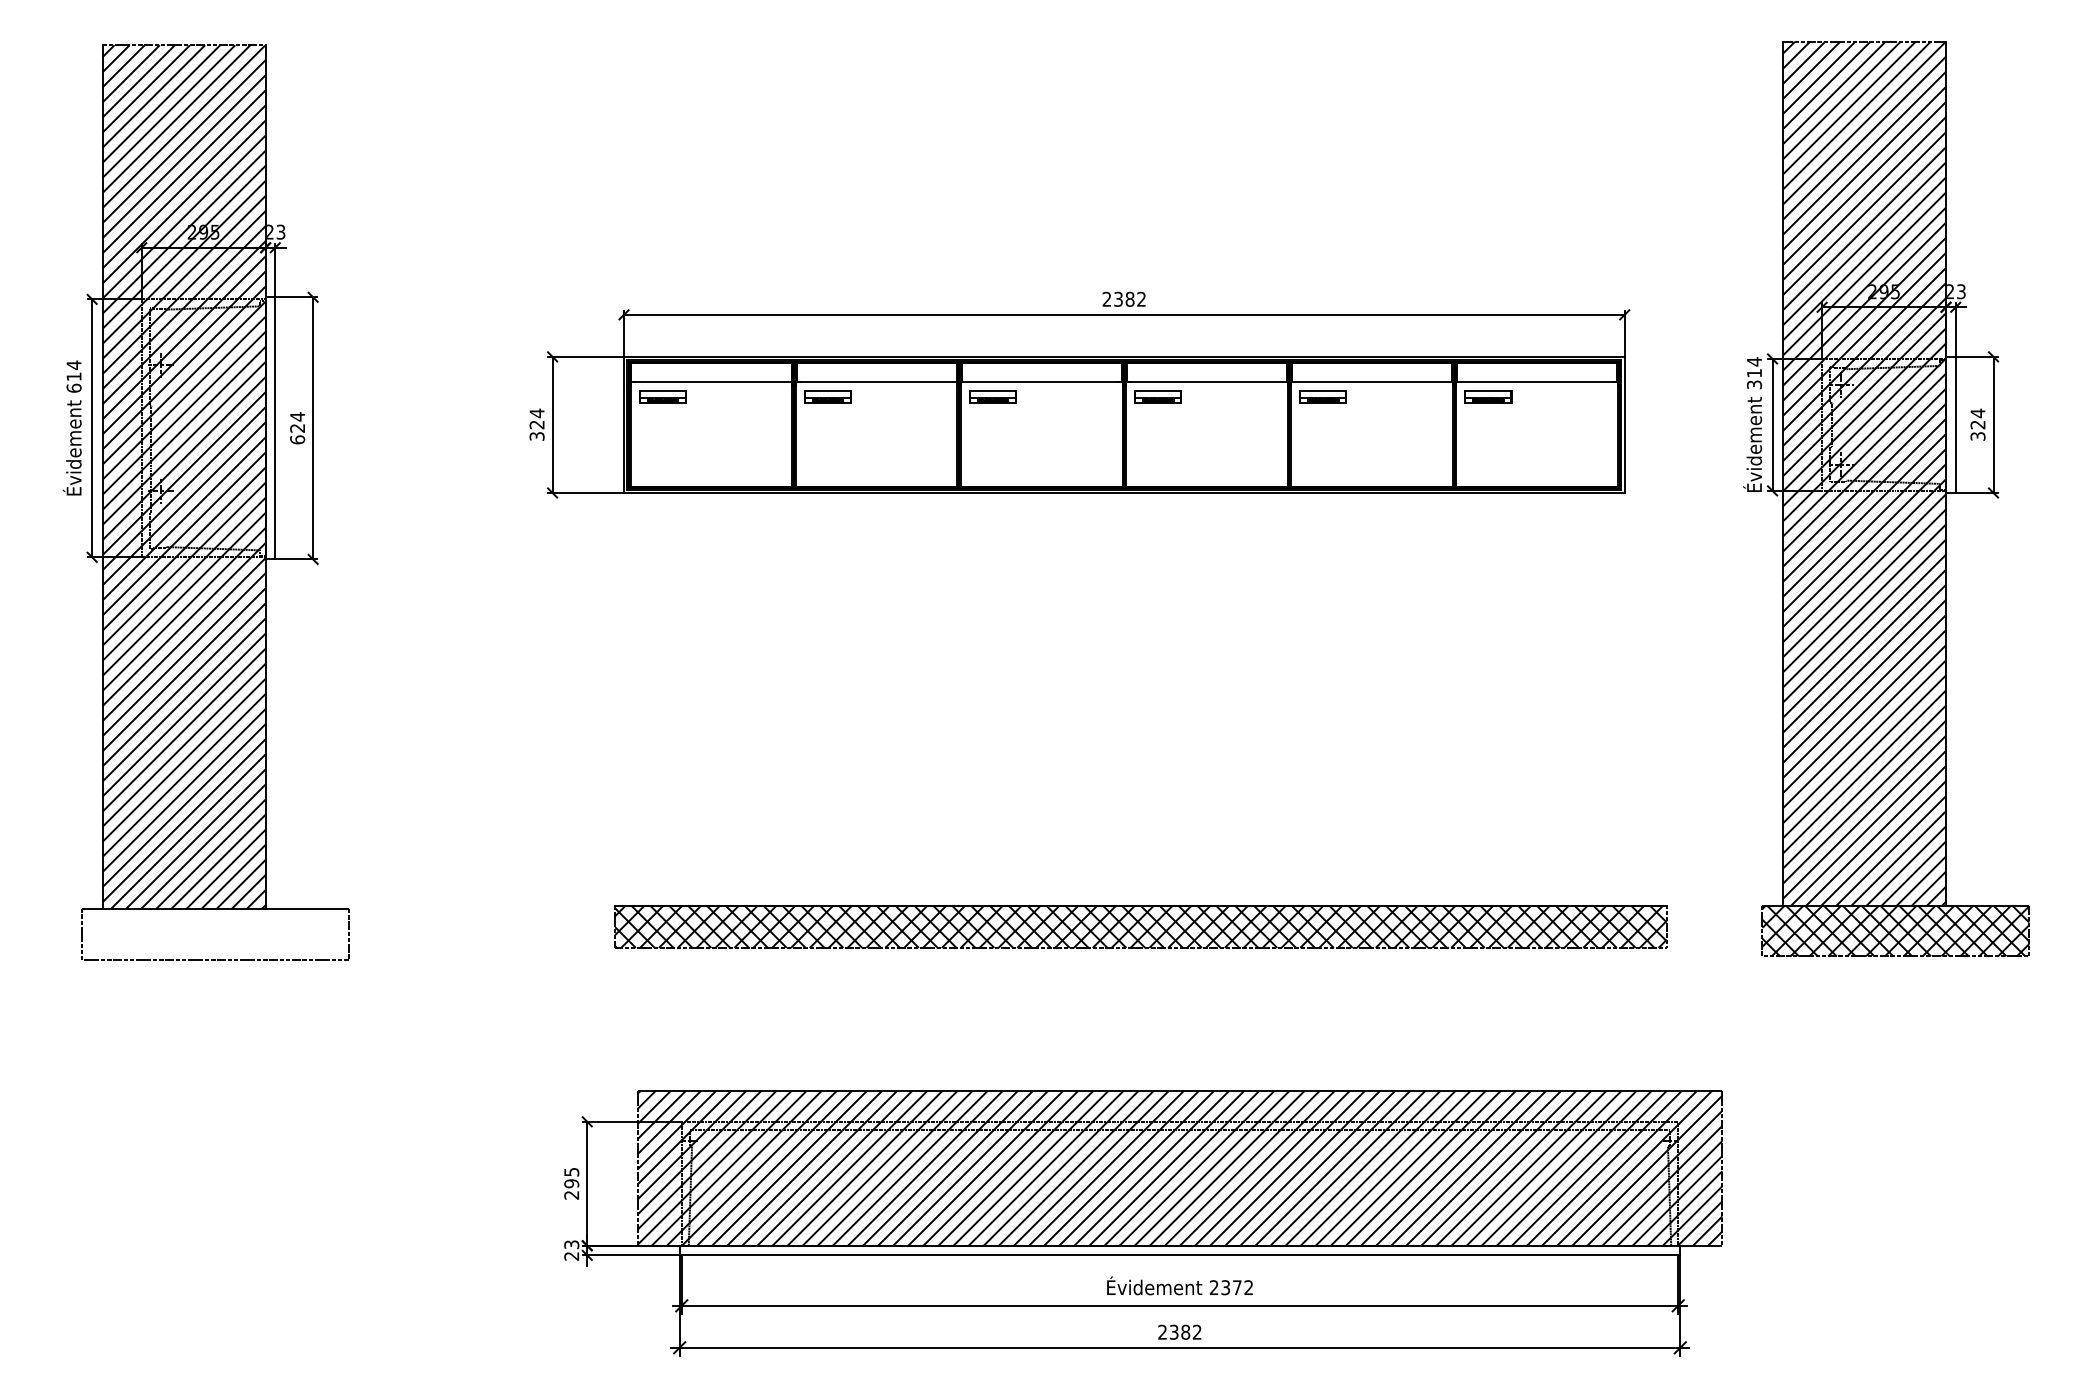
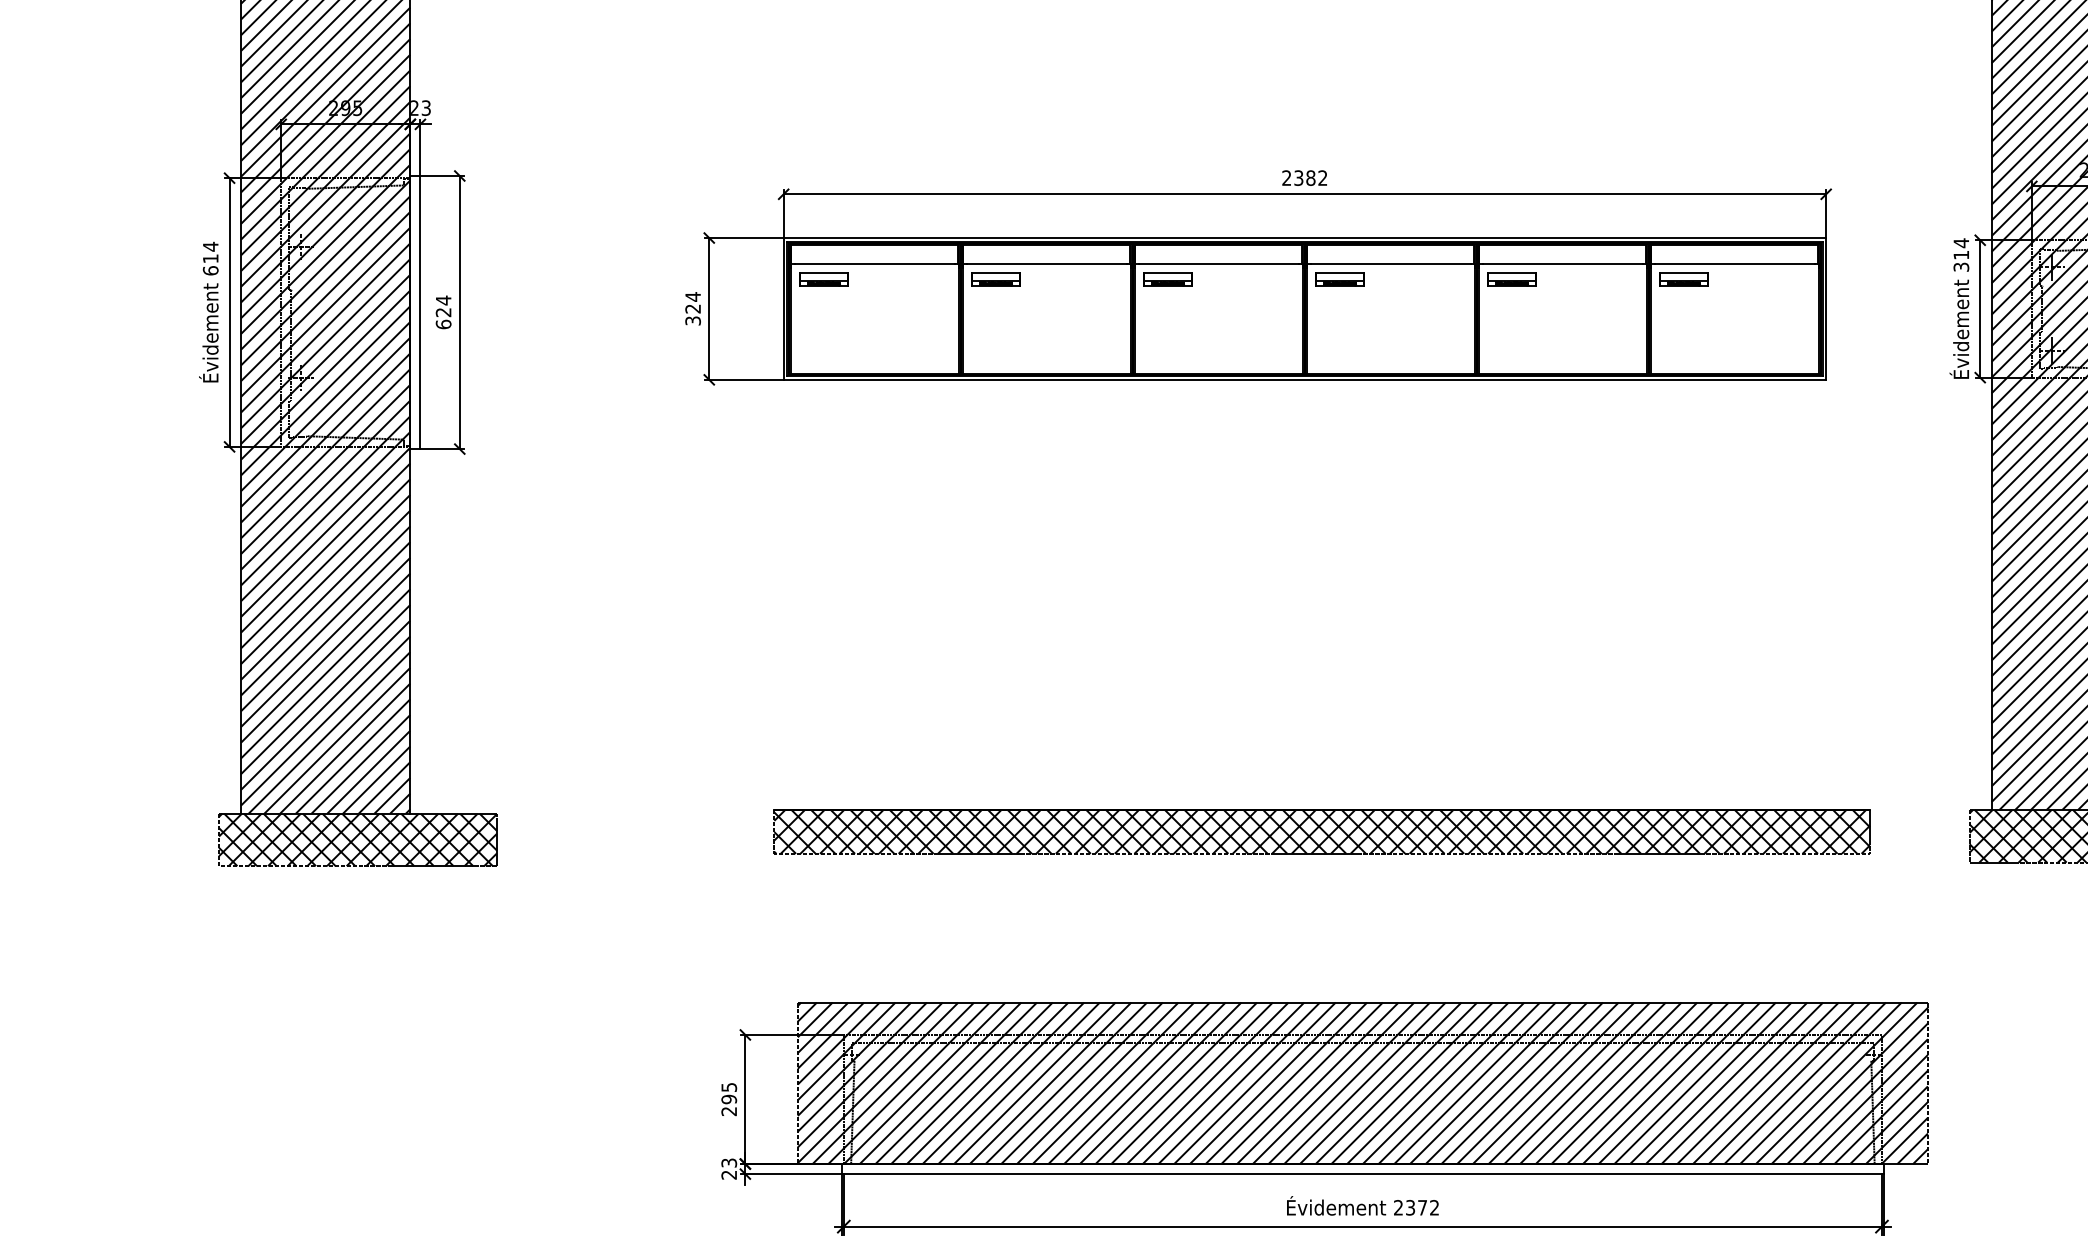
hatch: (215, 934) -> (358, 839), added

